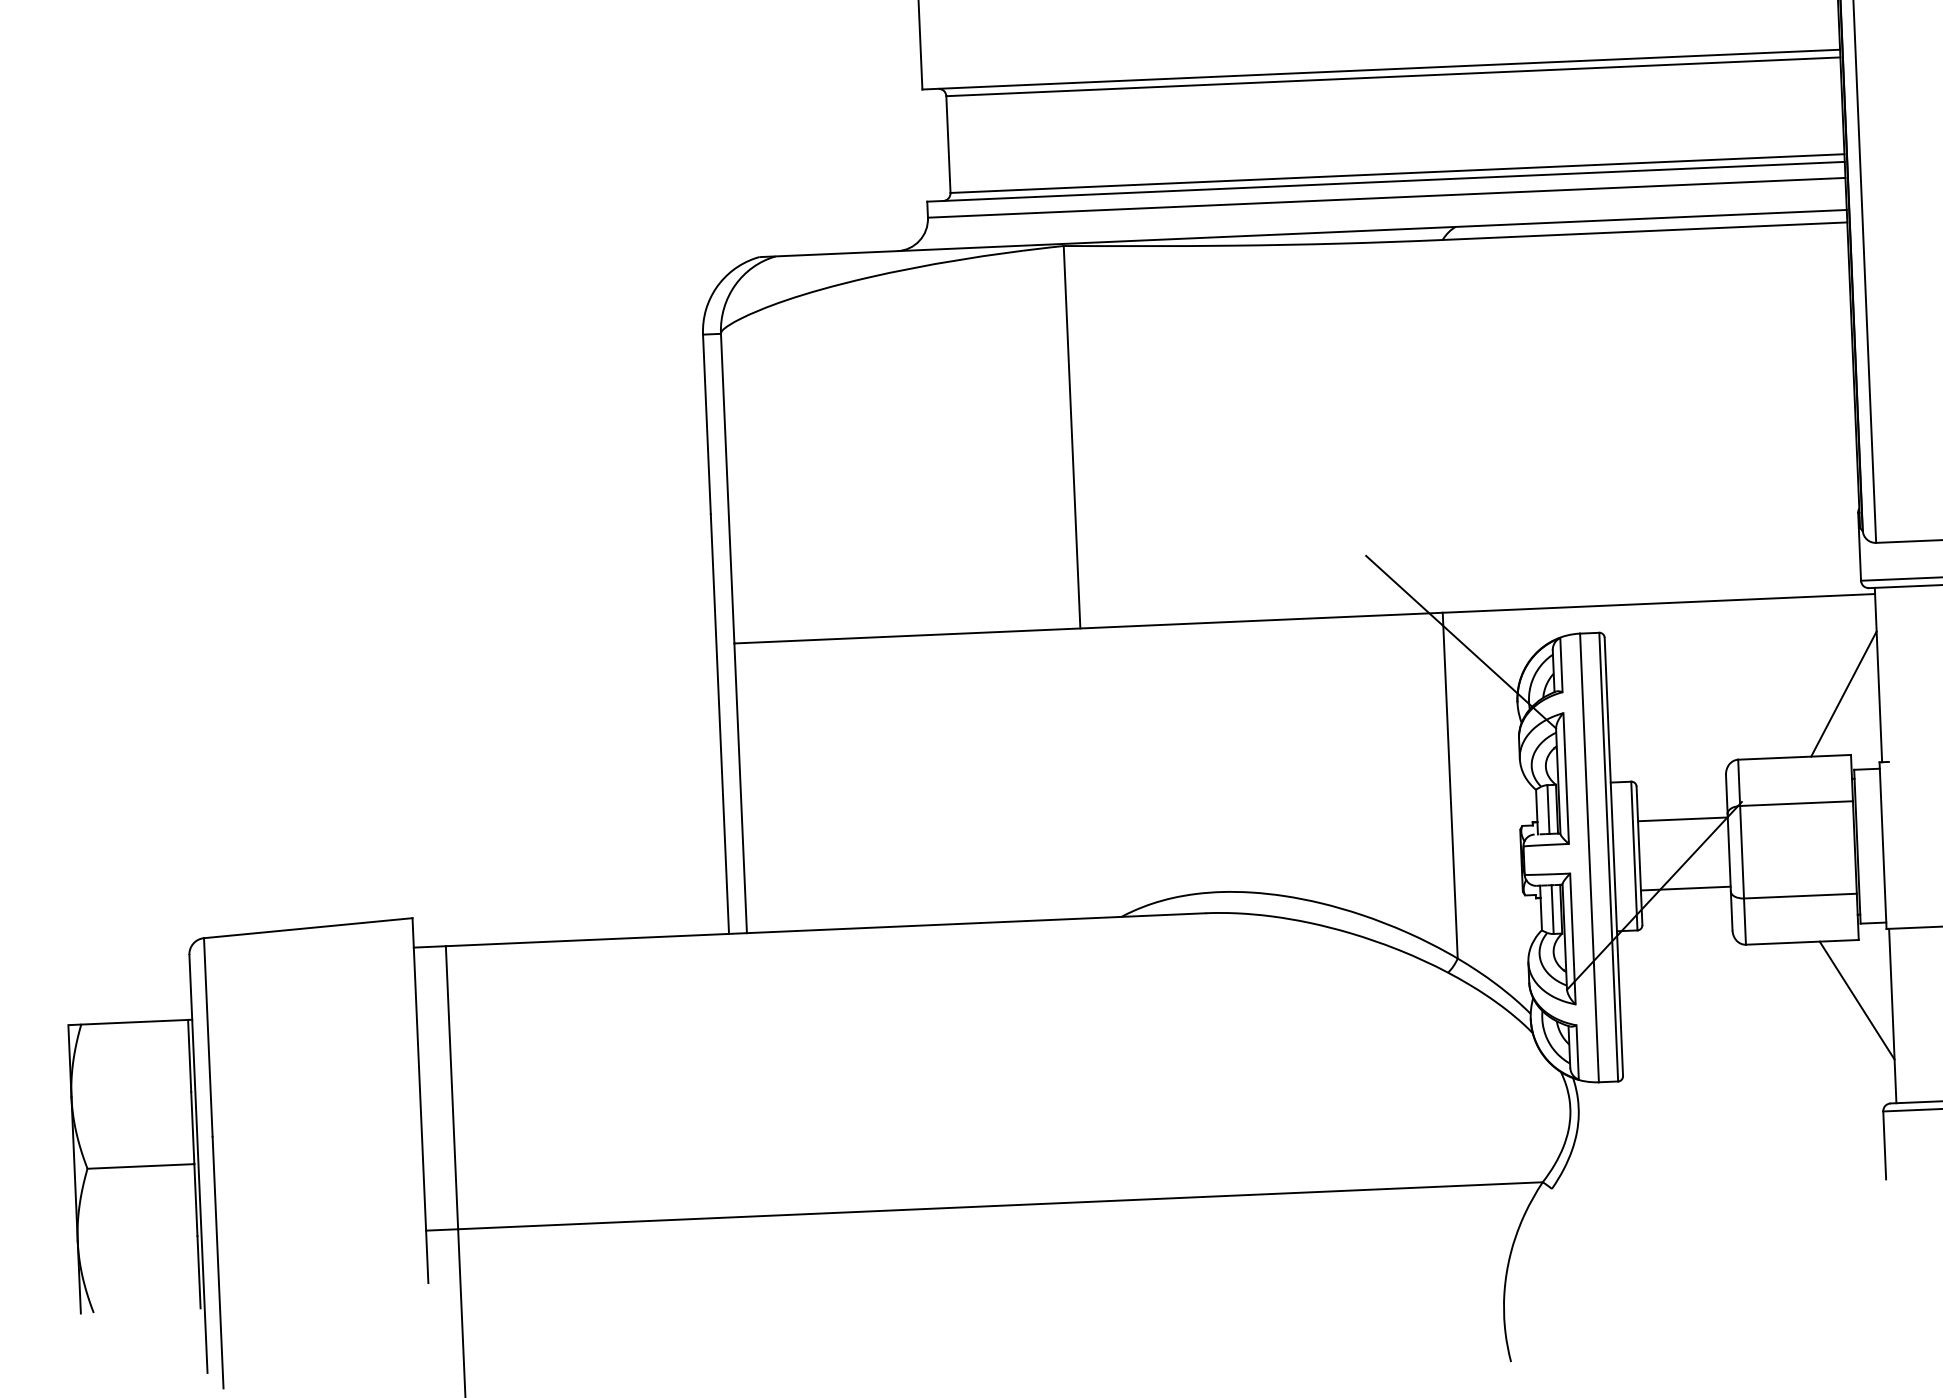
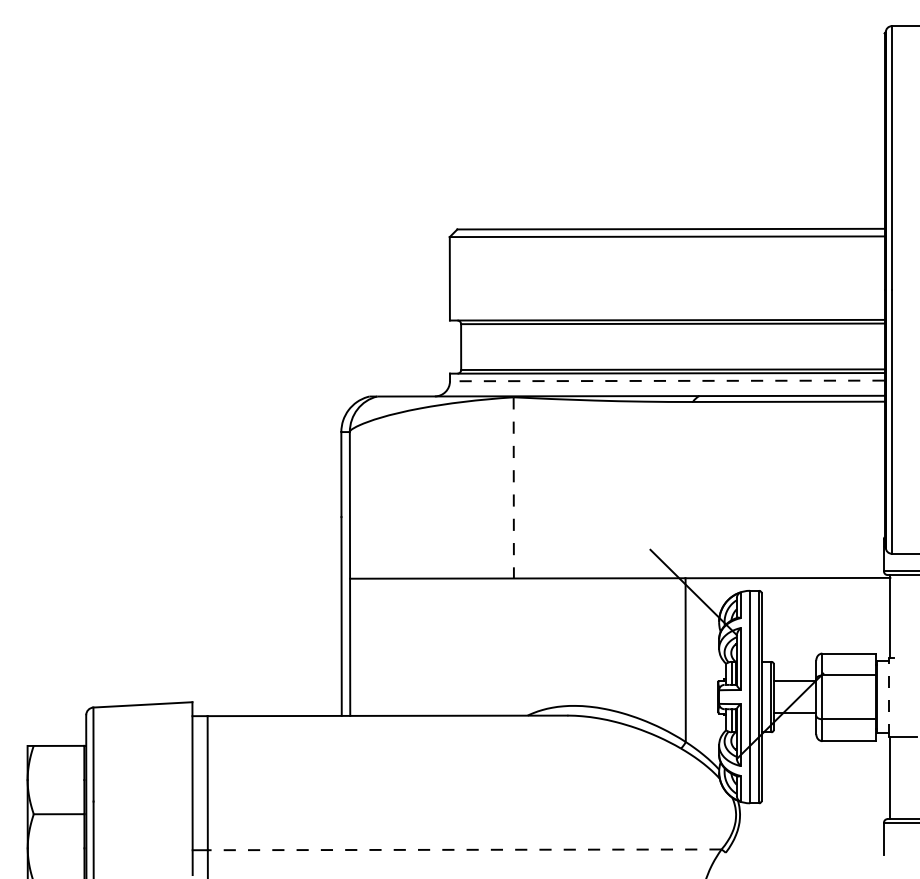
line: (1384, 196) -> (666, 380), solid -> dashed
line: (1071, 436) -> (513, 487), solid -> dashed
line: (1843, 693) -> (873, 624), removed
line: (1883, 844) -> (889, 696), solid -> dashed
line: (1856, 999) -> (873, 769), removed
line: (999, 1205) -> (464, 849), solid -> dashed

